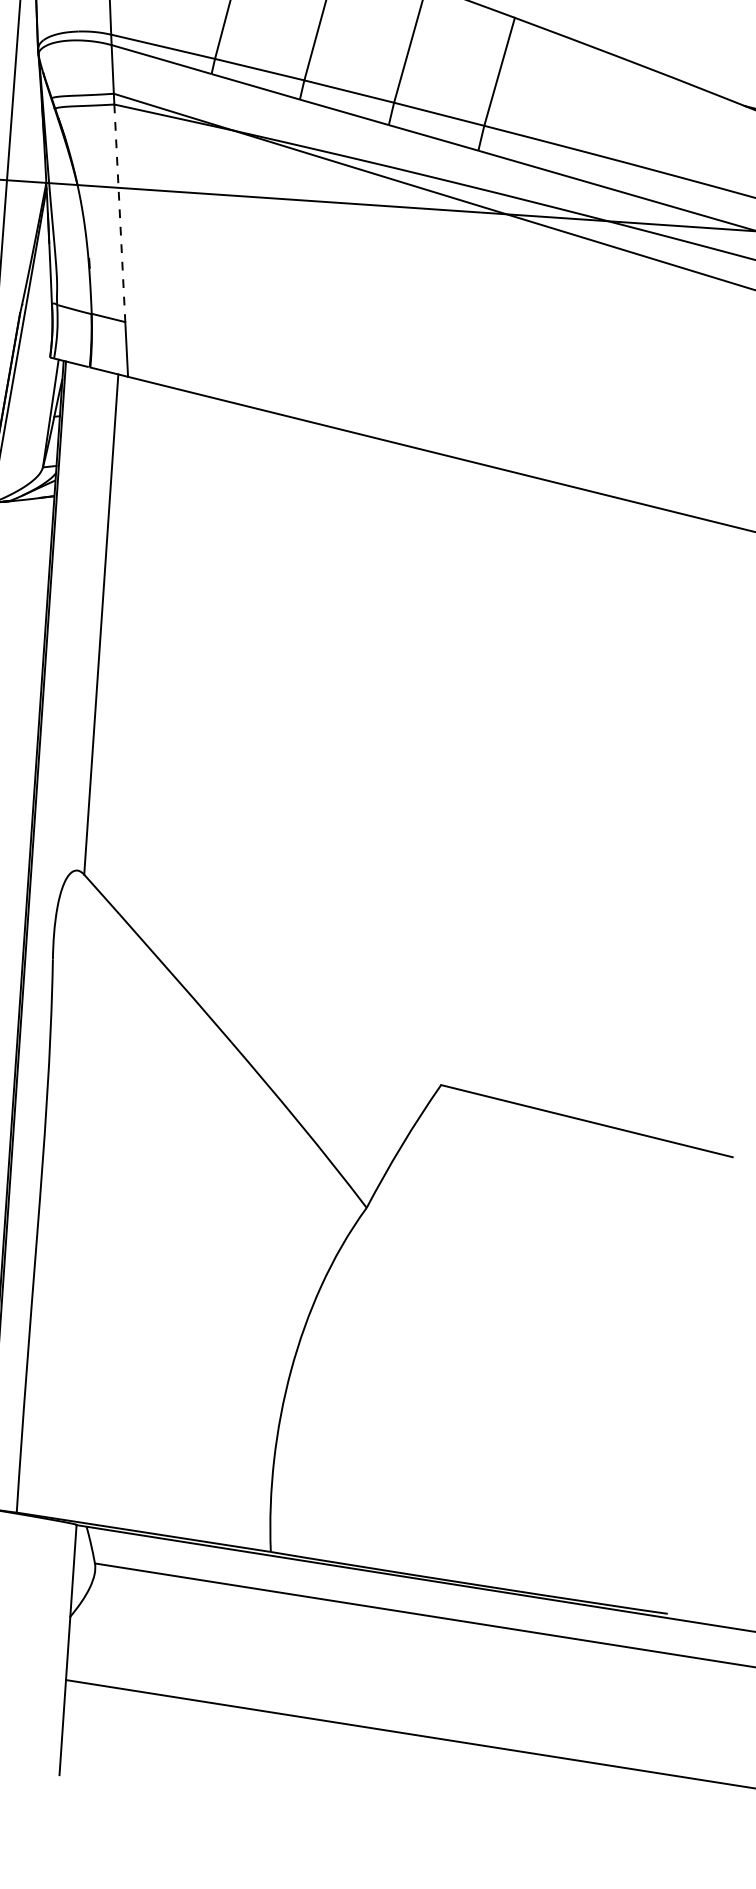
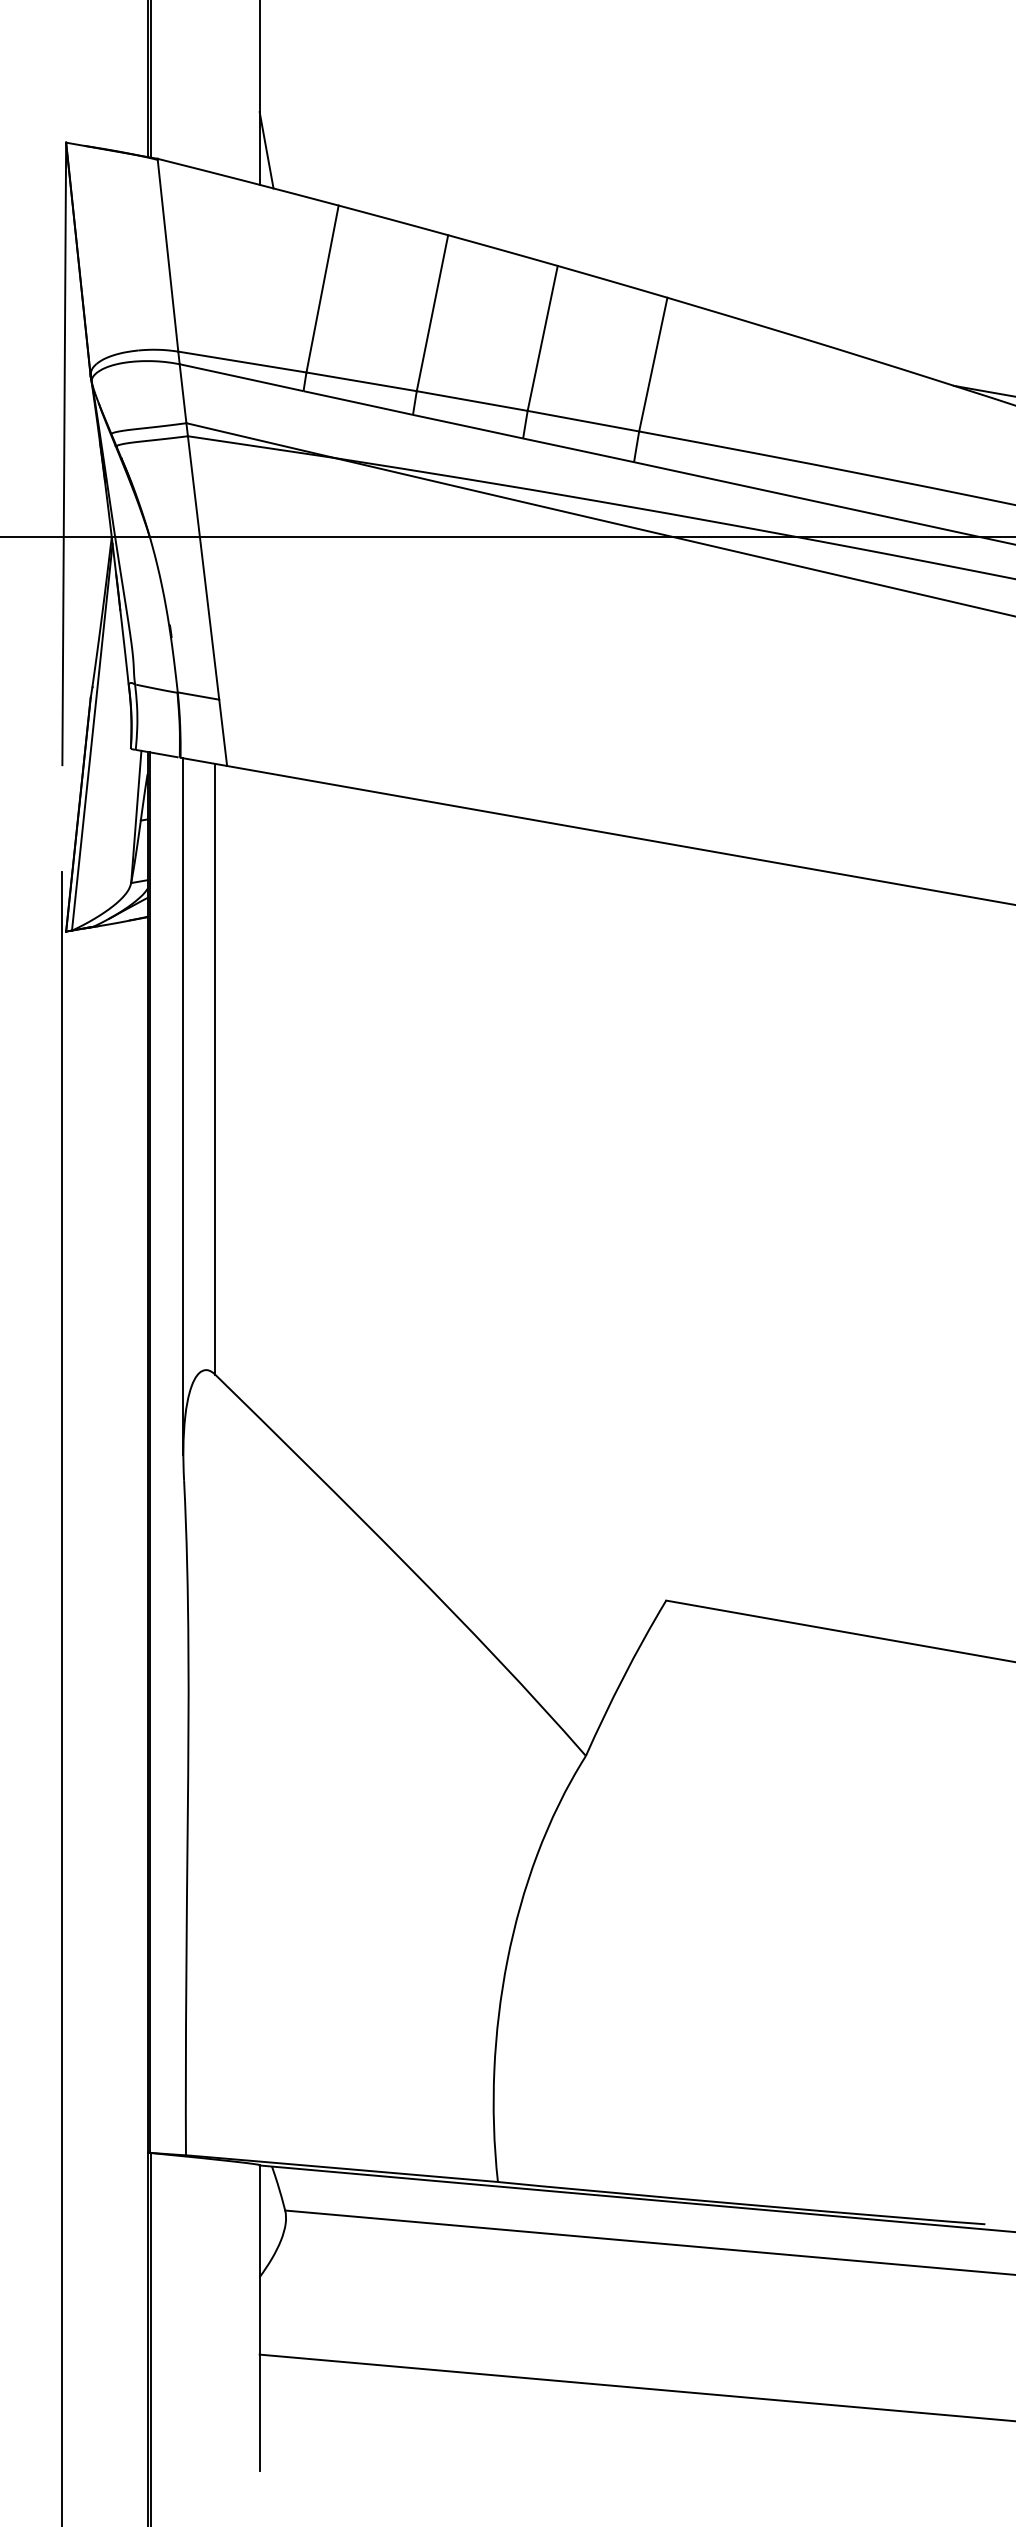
line: (119, 212) -> (203, 567), dashed -> solid
line: (73, 653) -> (183, 1106), added

